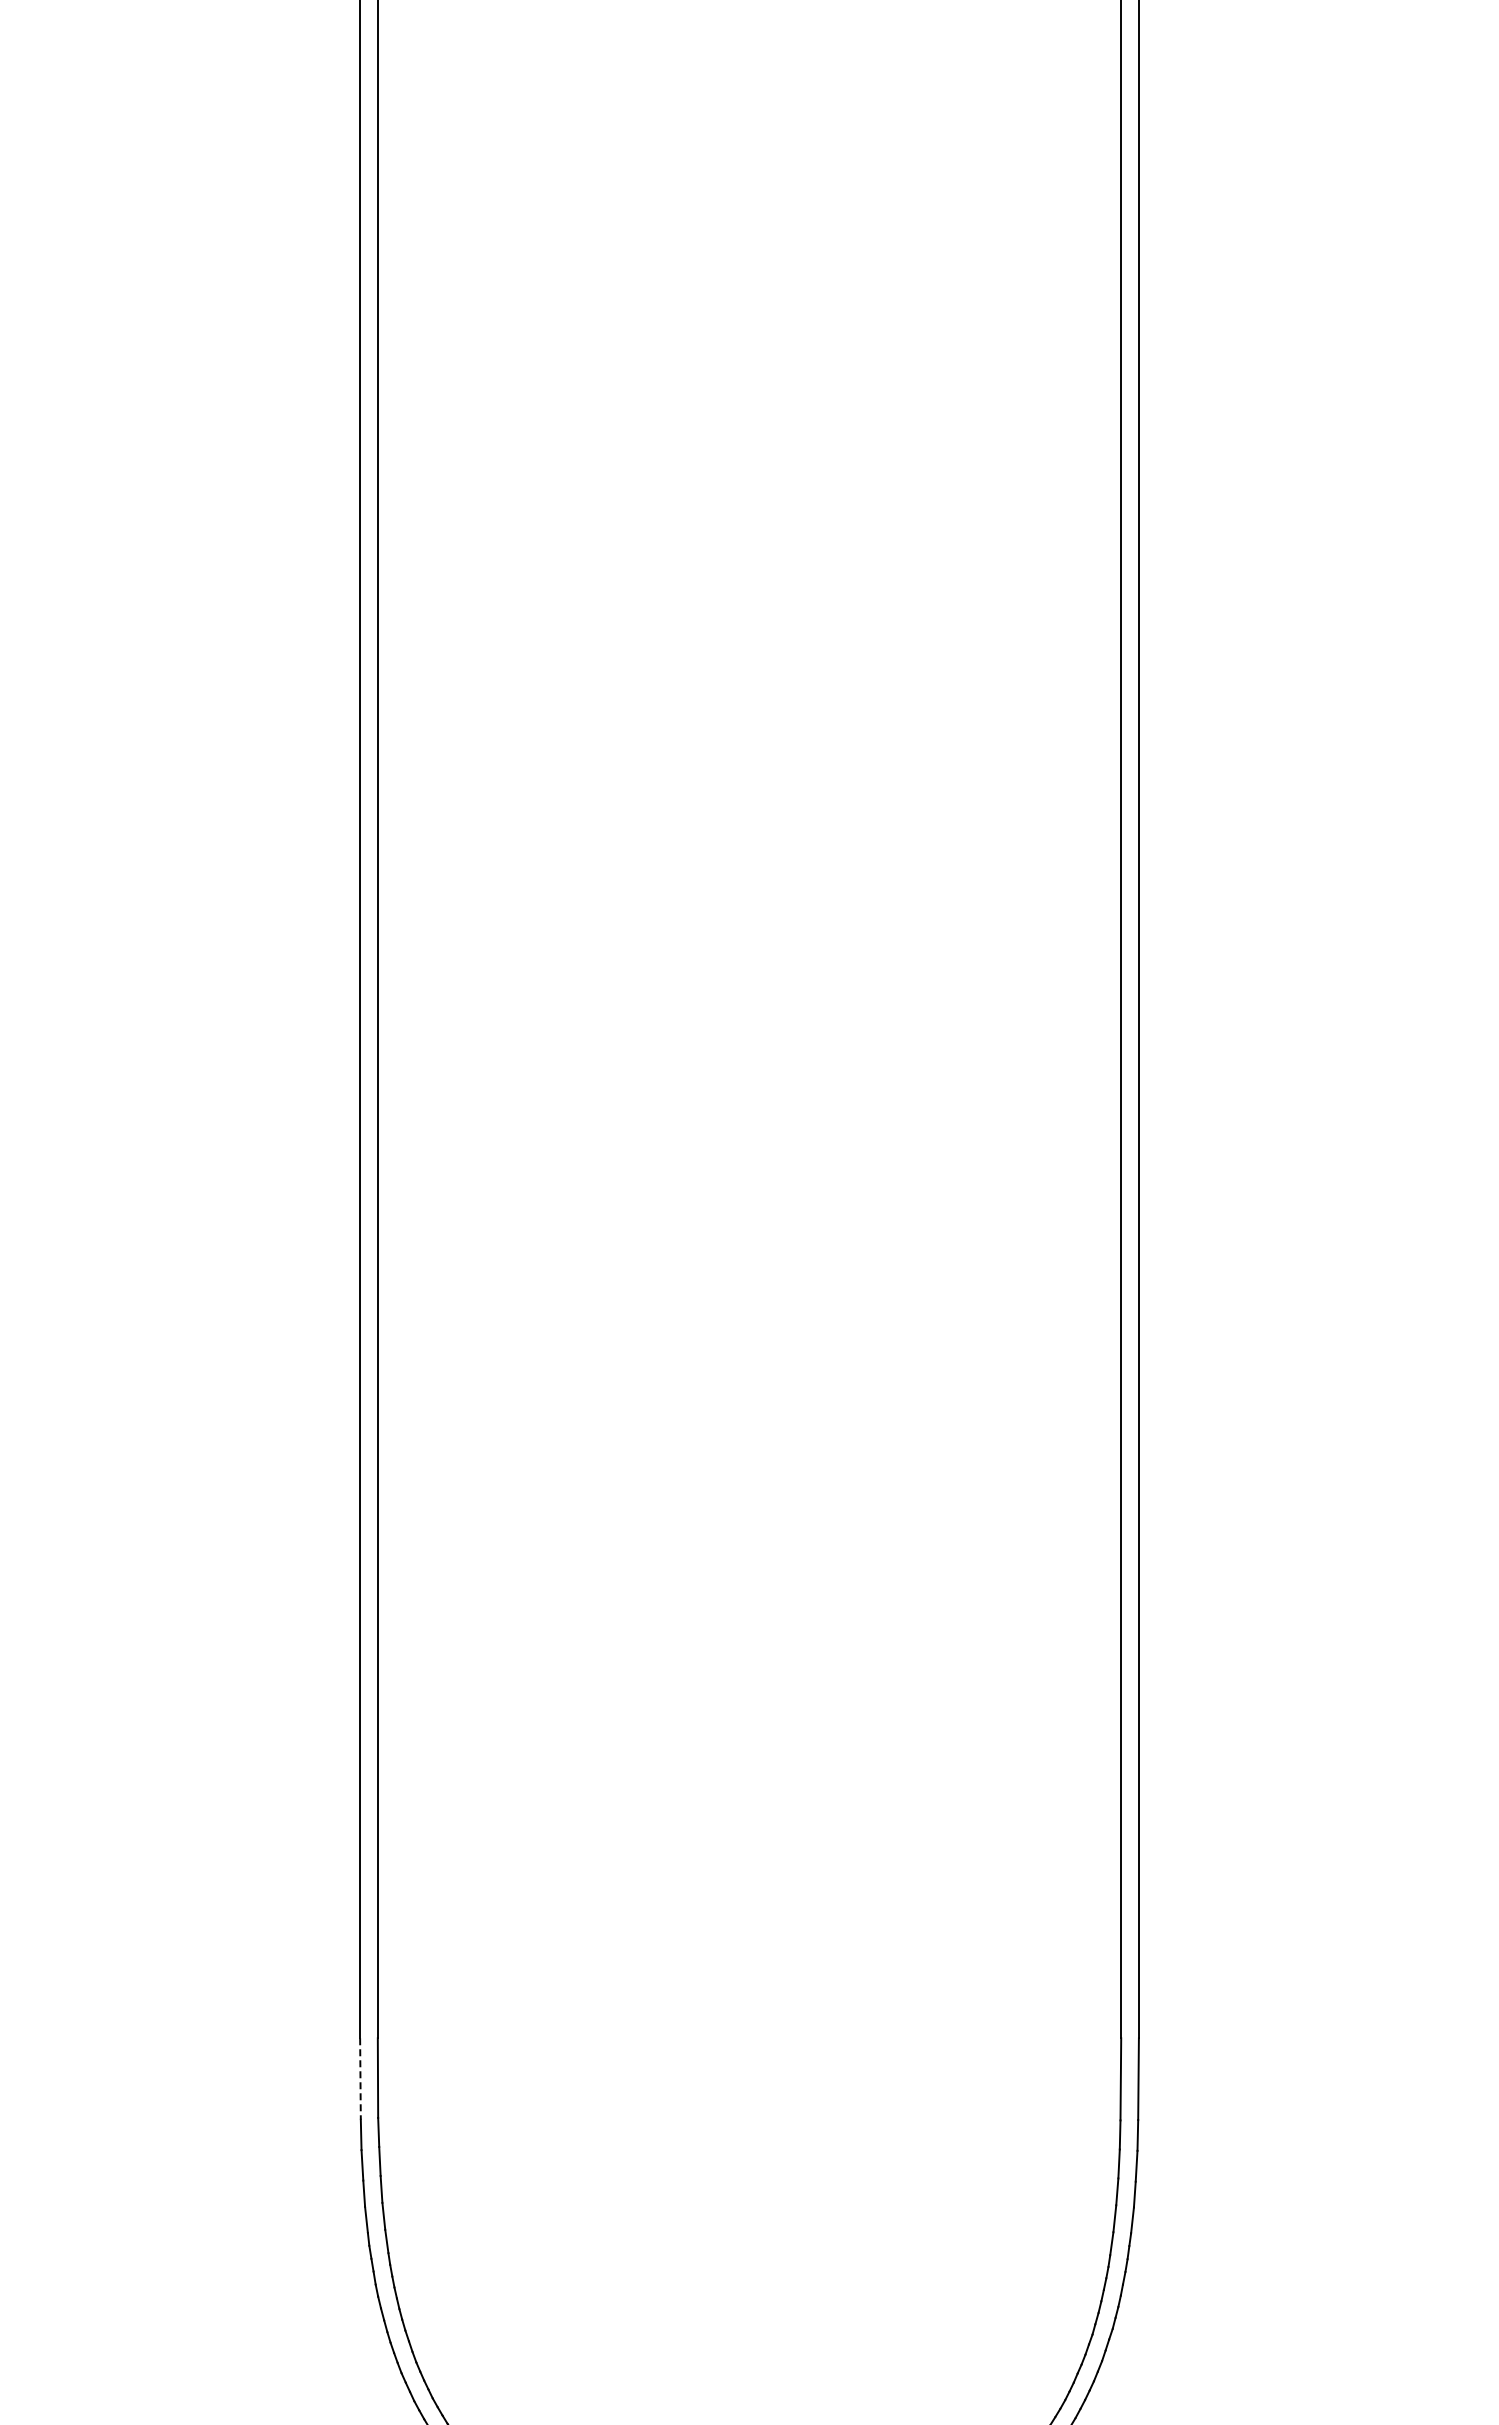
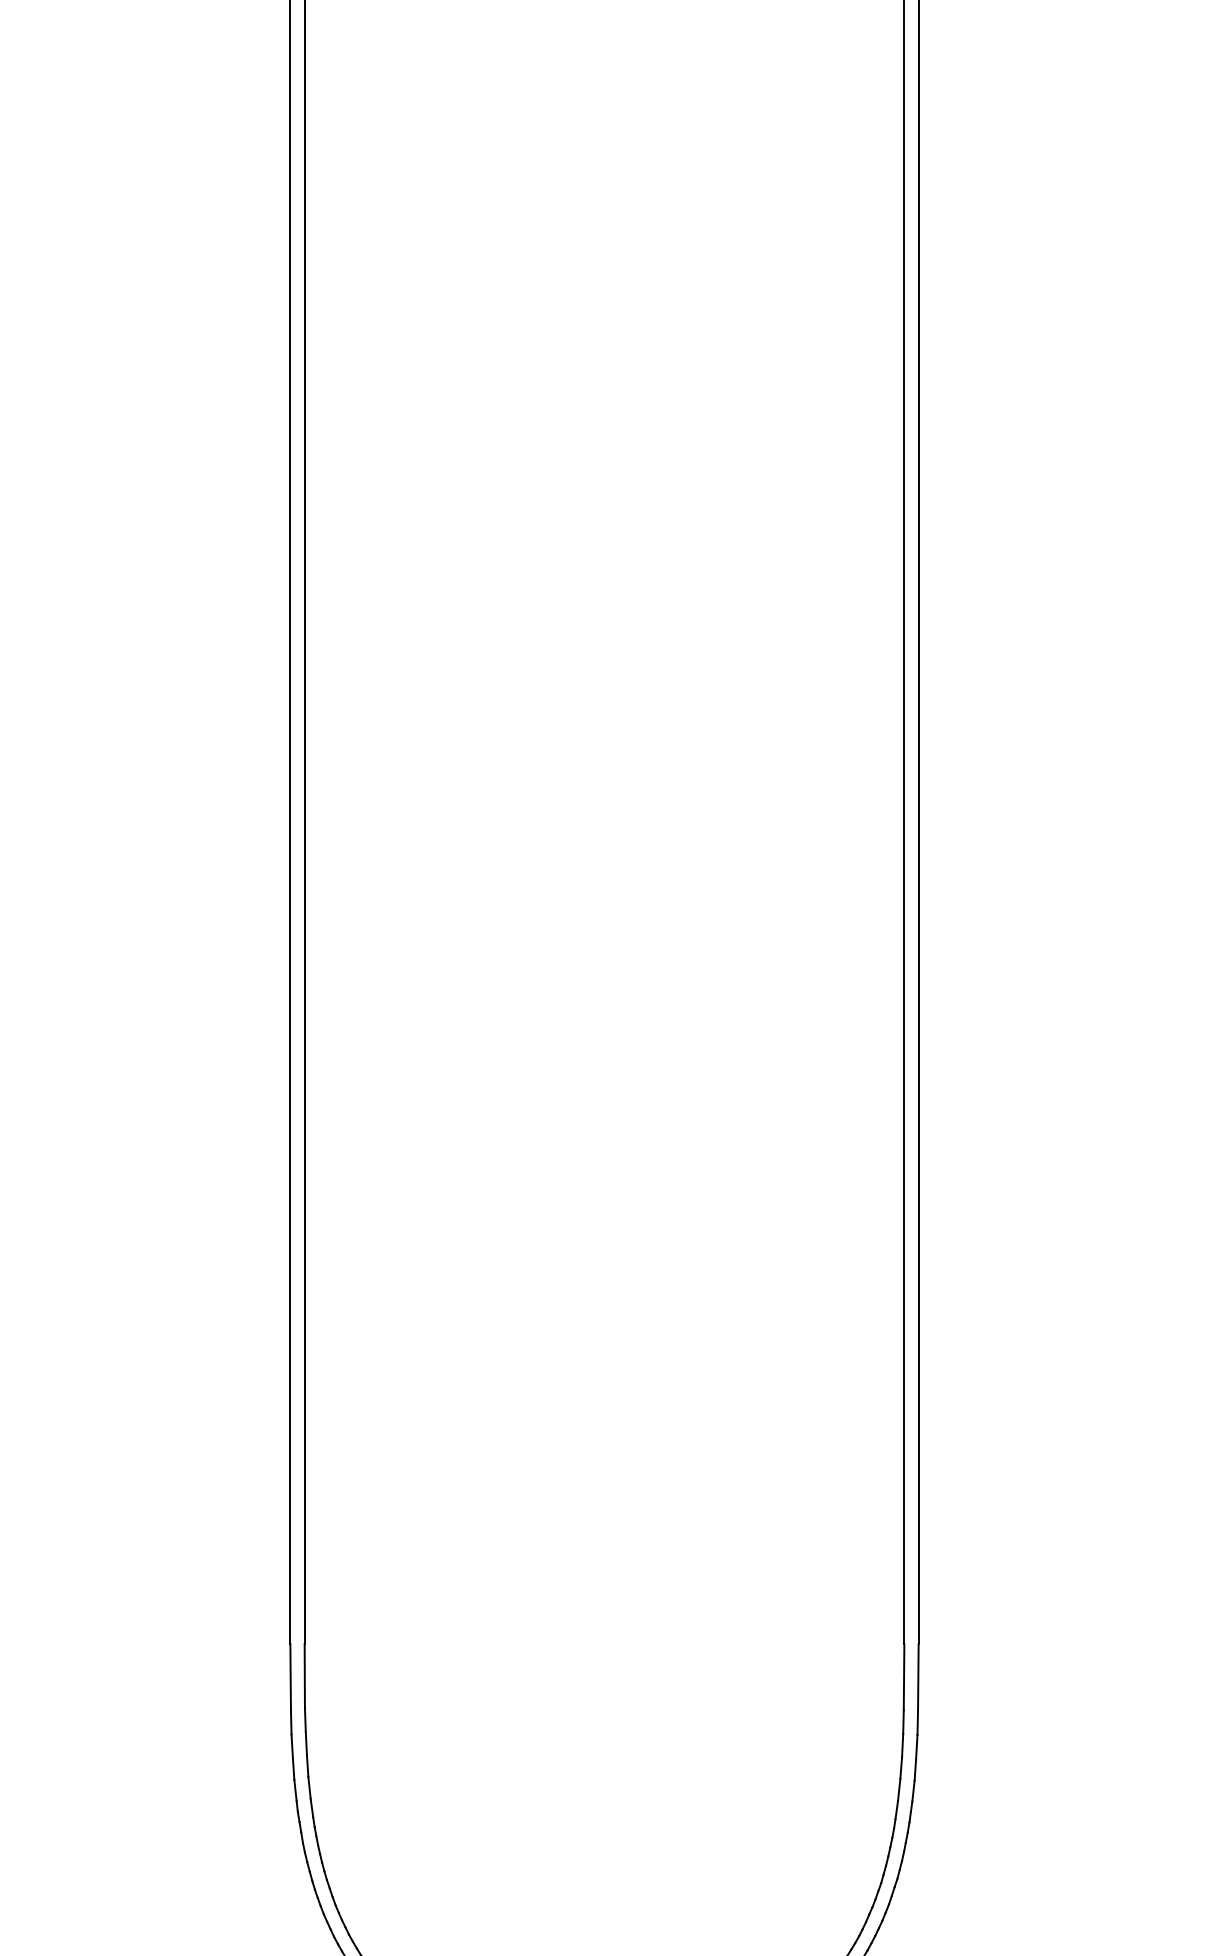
line: (360, 2078) -> (290, 1676), dashed -> solid

